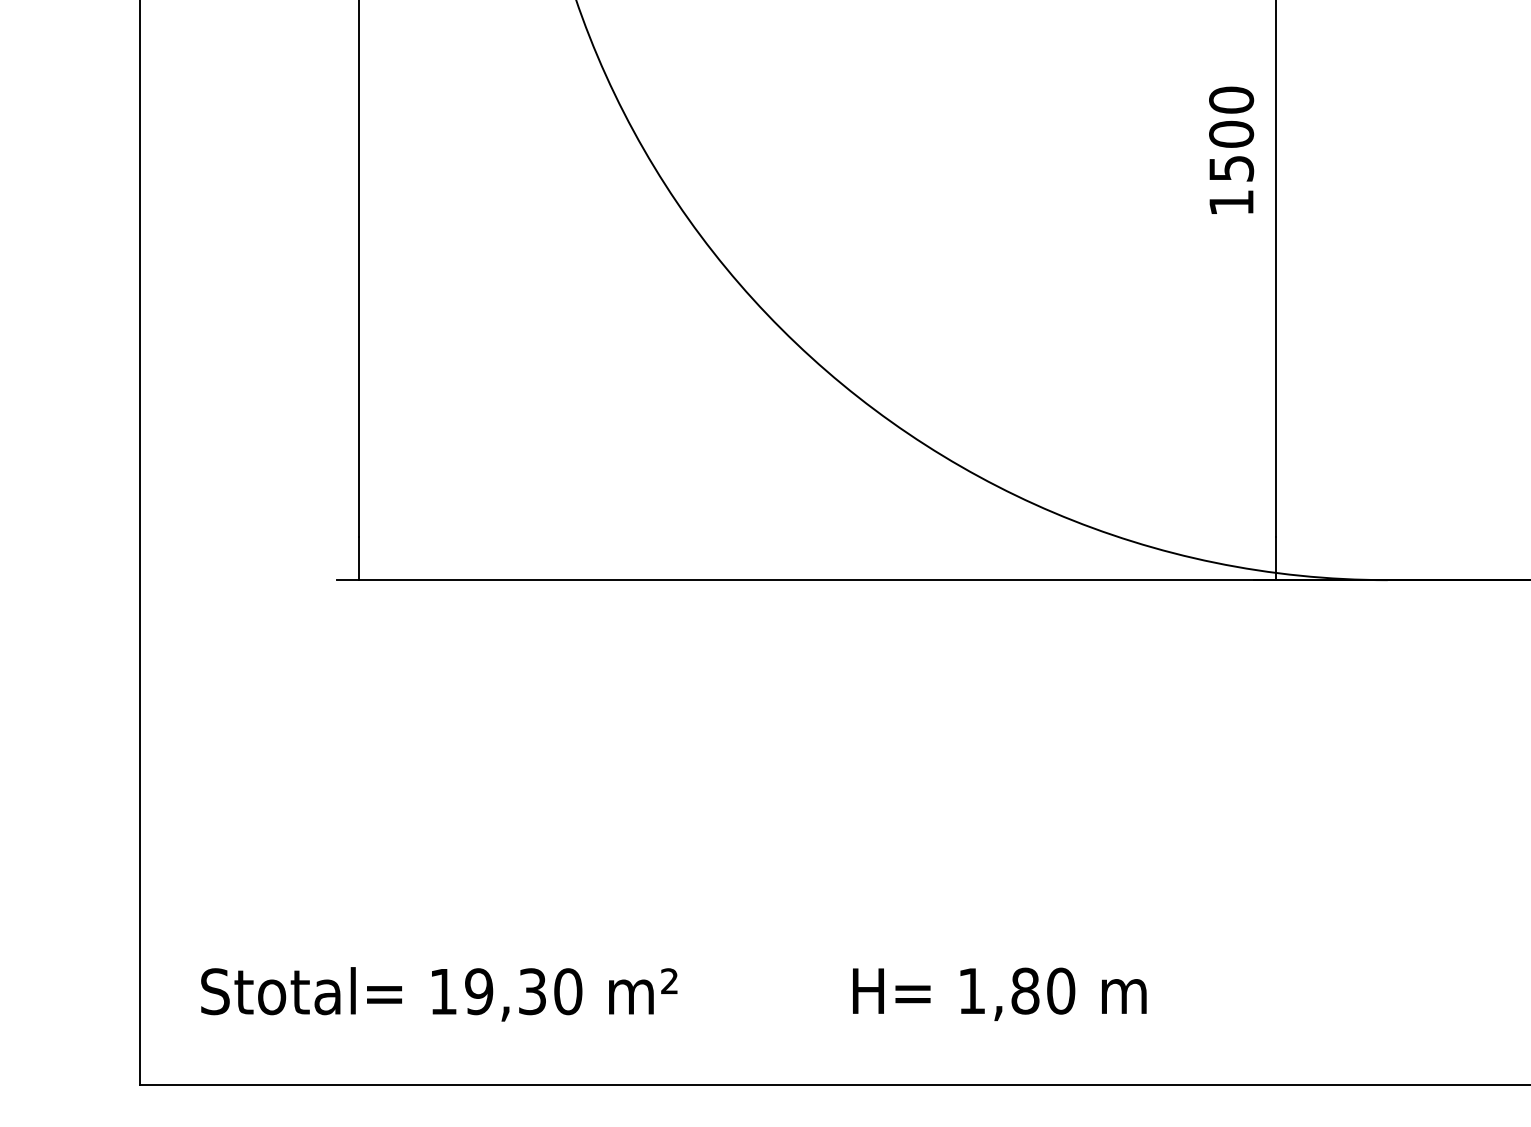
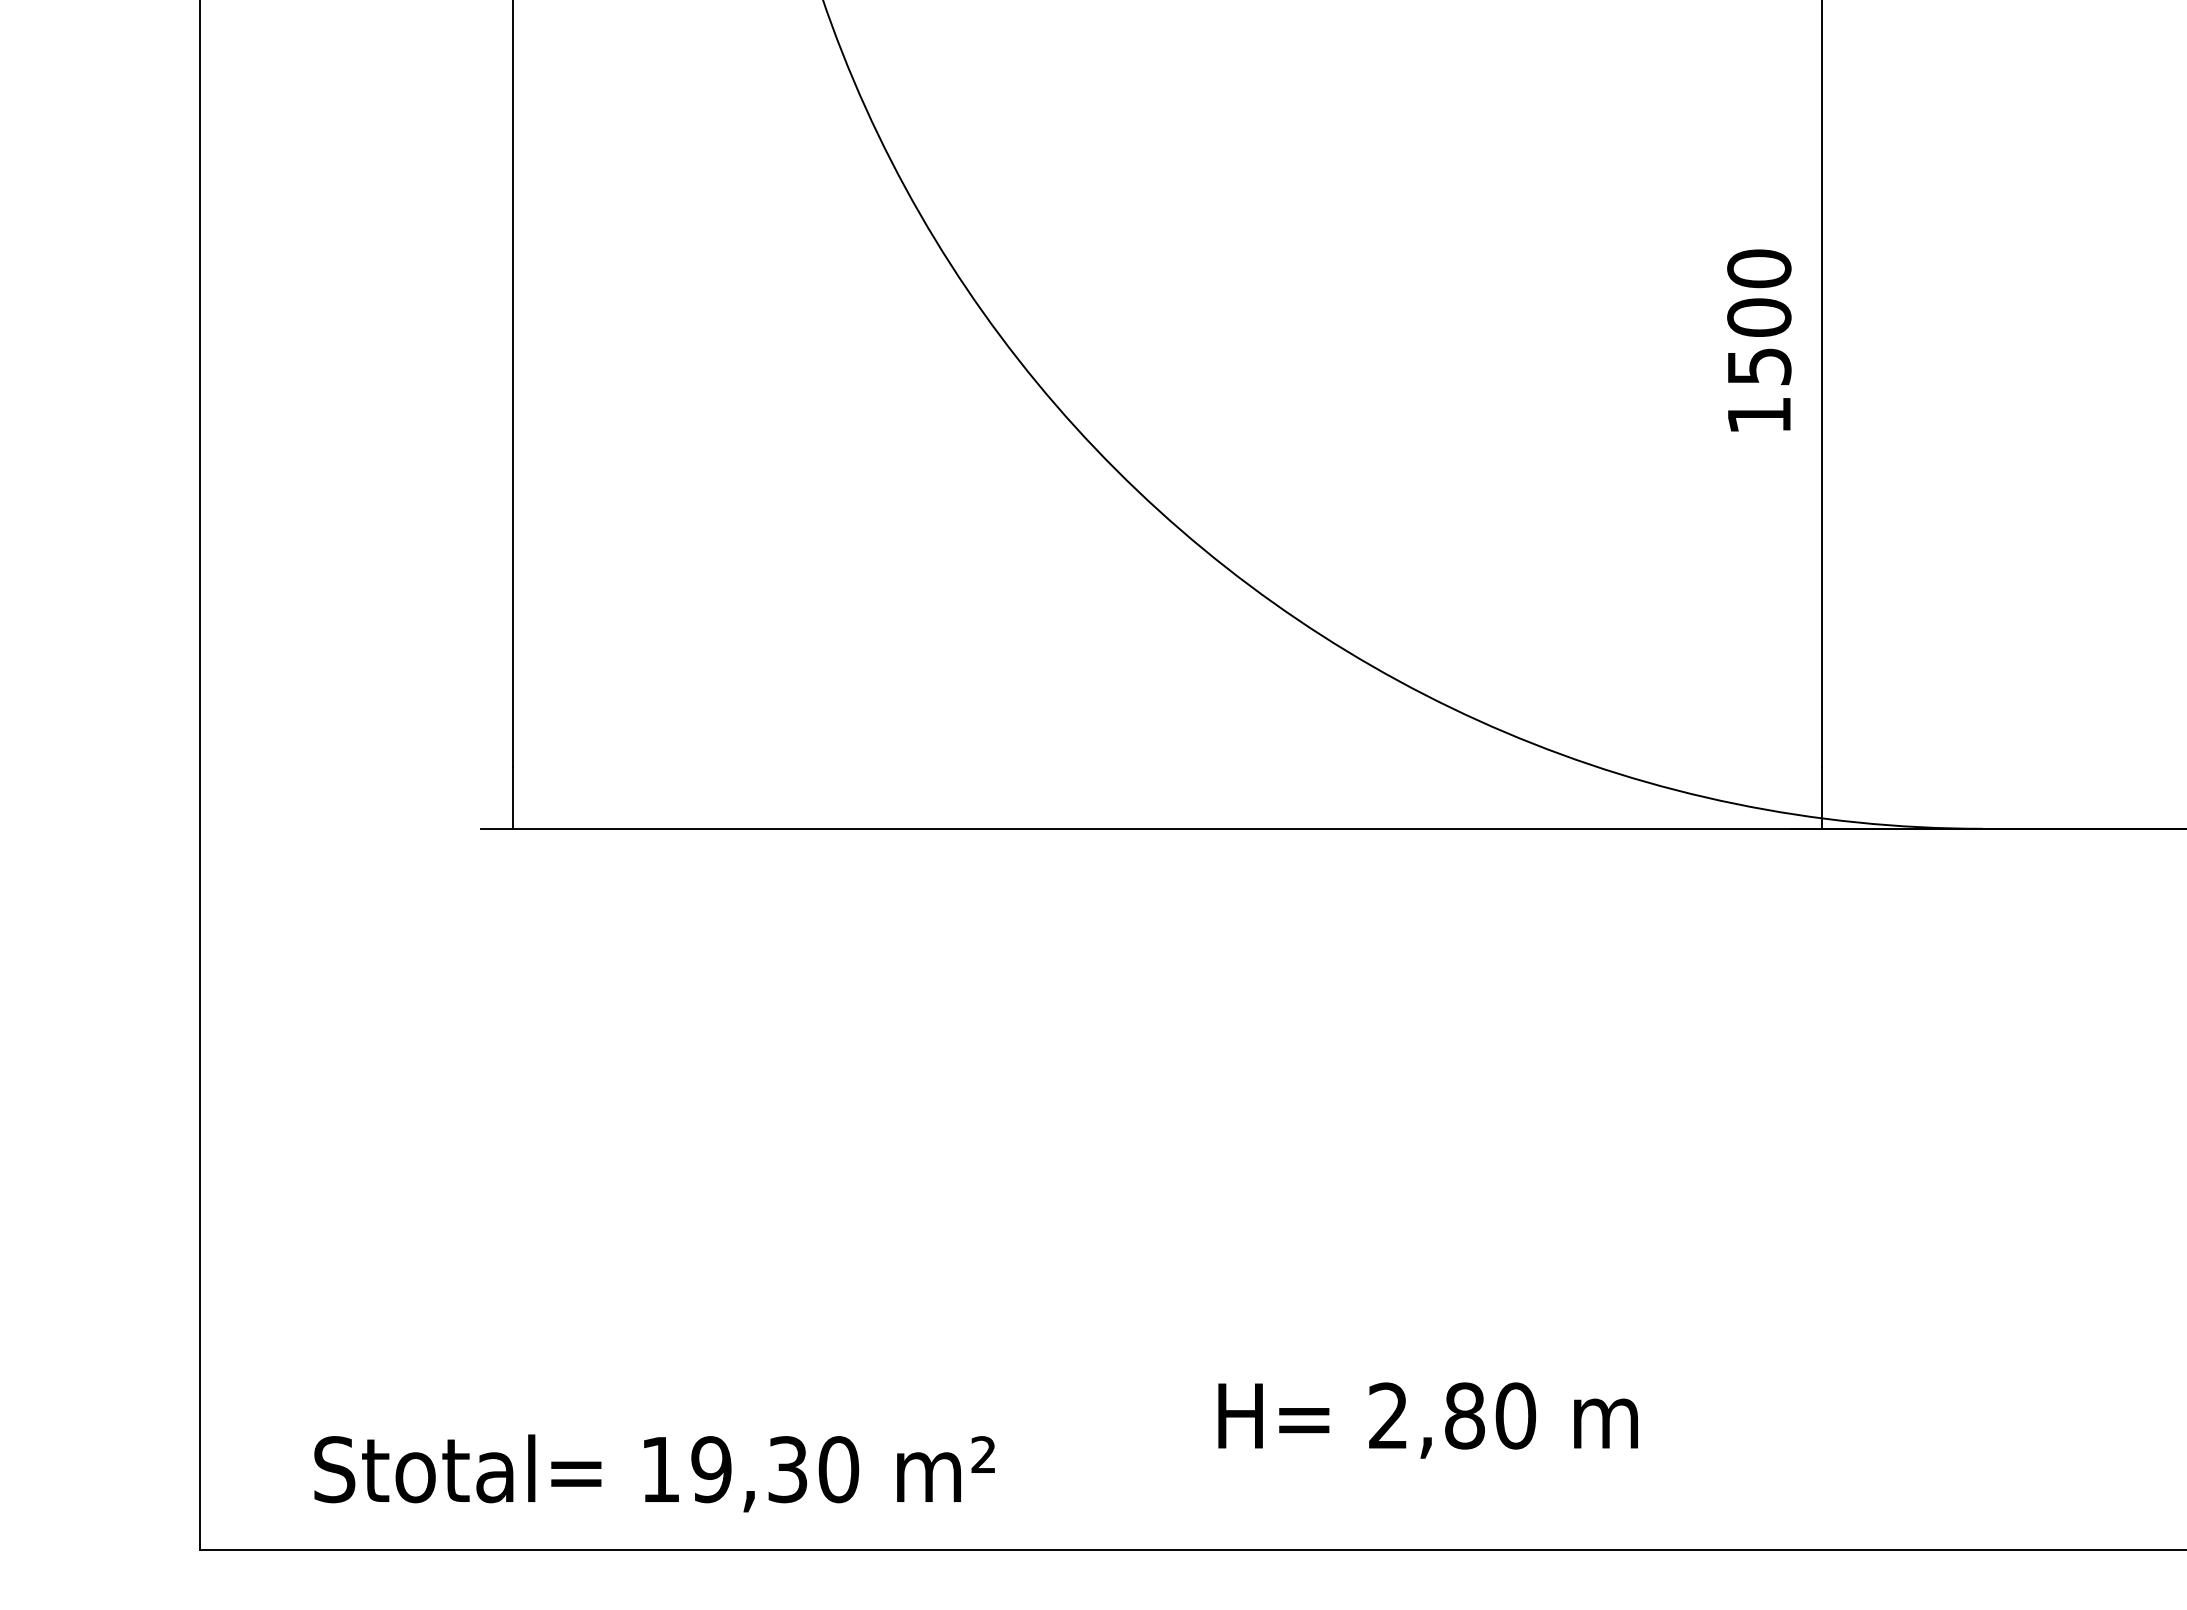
text: (1231, 149) -> (1759, 339), moved
text: (971, 990) -> (1387, 1415), 1,80 -> 2,80
text: (439, 994) -> (654, 1473), moved

